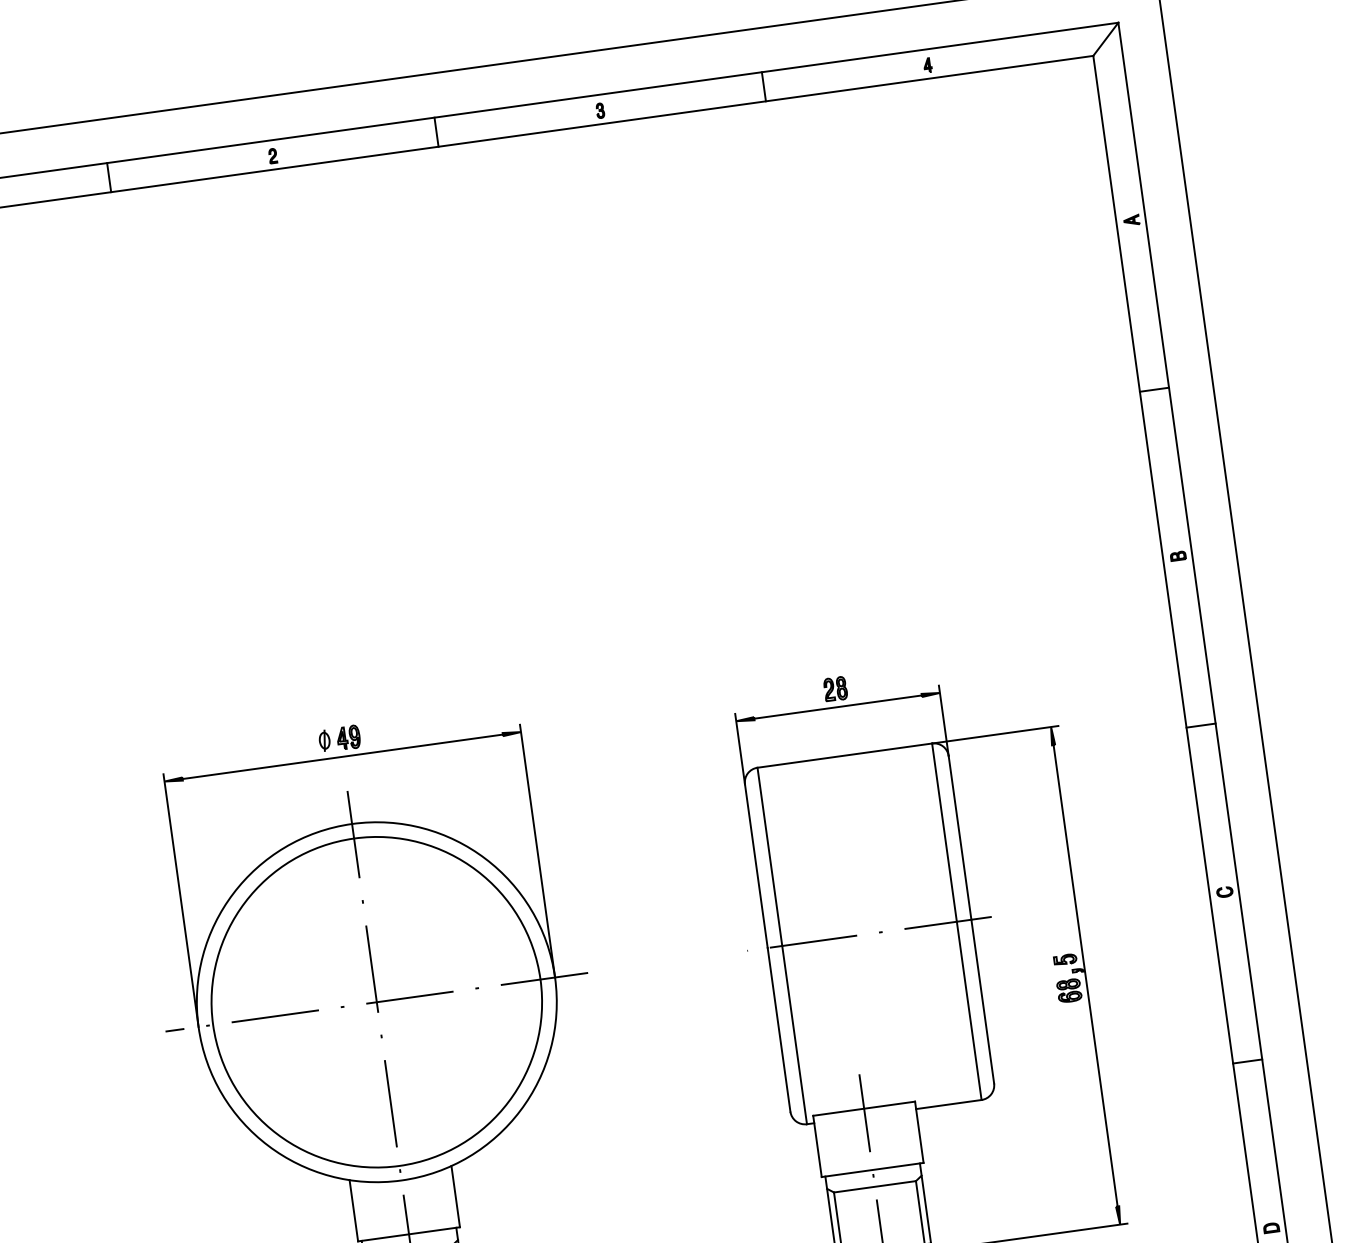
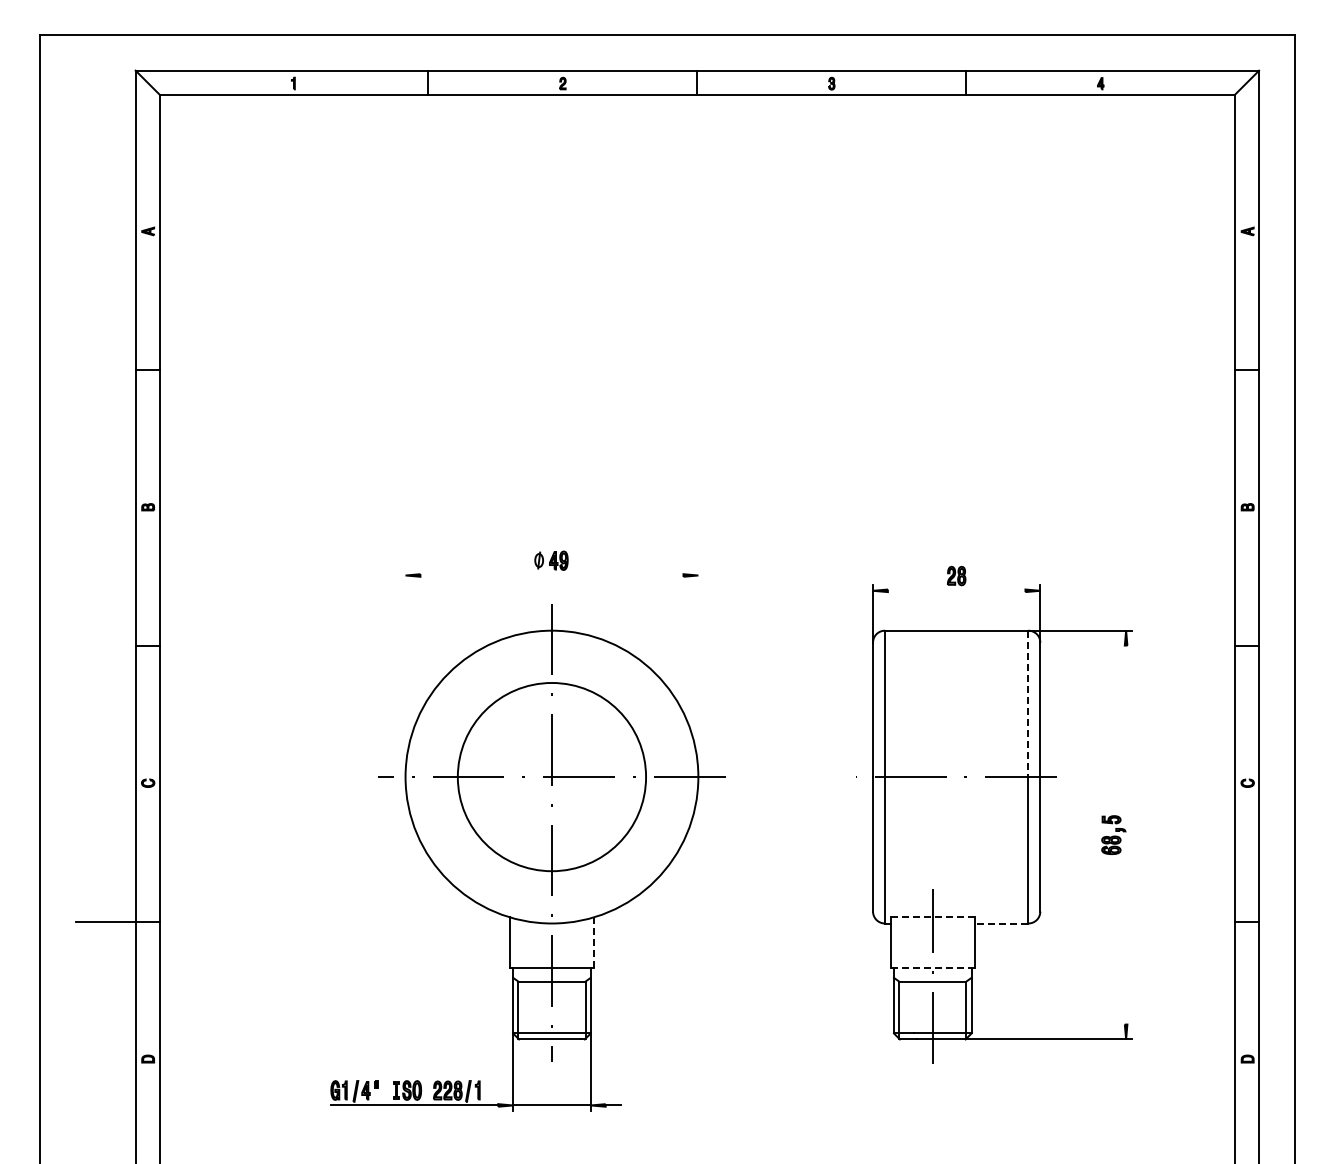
line: (837, 706) -> (956, 590), removed
line: (342, 756) -> (551, 575), removed
line: (944, 833) -> (1028, 704), solid -> dashed
line: (537, 851) -> (698, 673), removed
line: (181, 900) -> (405, 673), removed
line: (1085, 975) -> (1126, 834), removed
circle: (376, 1001) -> (551, 776), size x0.7
line: (948, 1104) -> (1001, 923), solid -> dashed
line: (863, 1108) -> (932, 917), solid -> dashed
line: (872, 1169) -> (932, 967), solid -> dashed
line: (455, 1197) -> (593, 943), solid -> dashed

